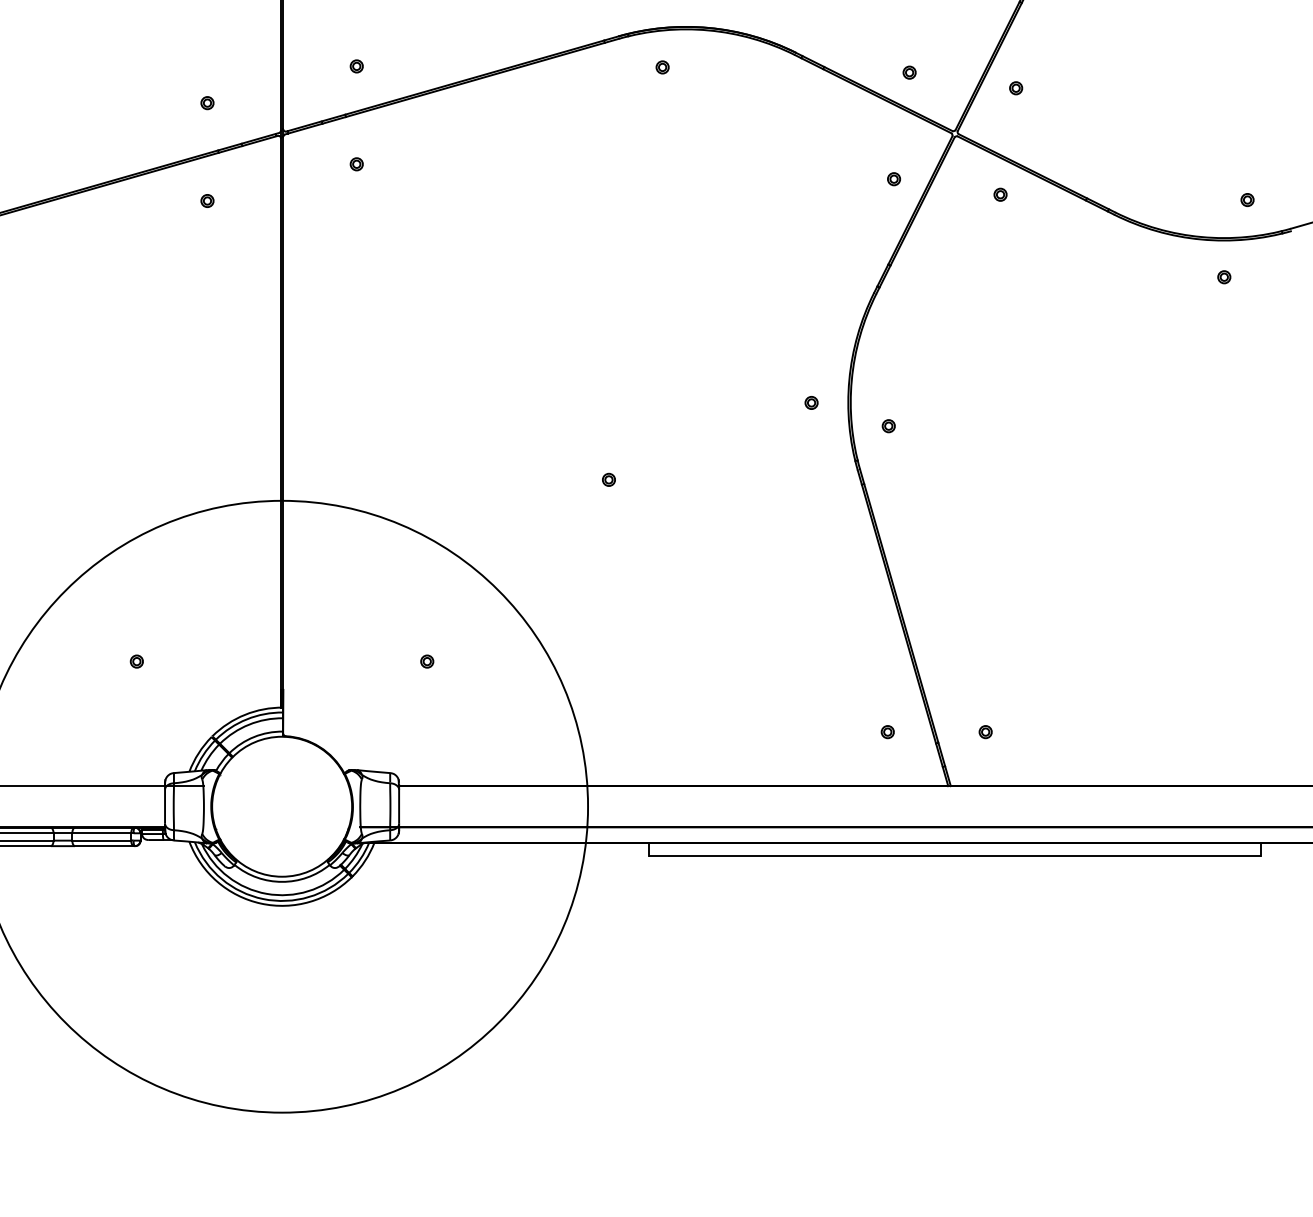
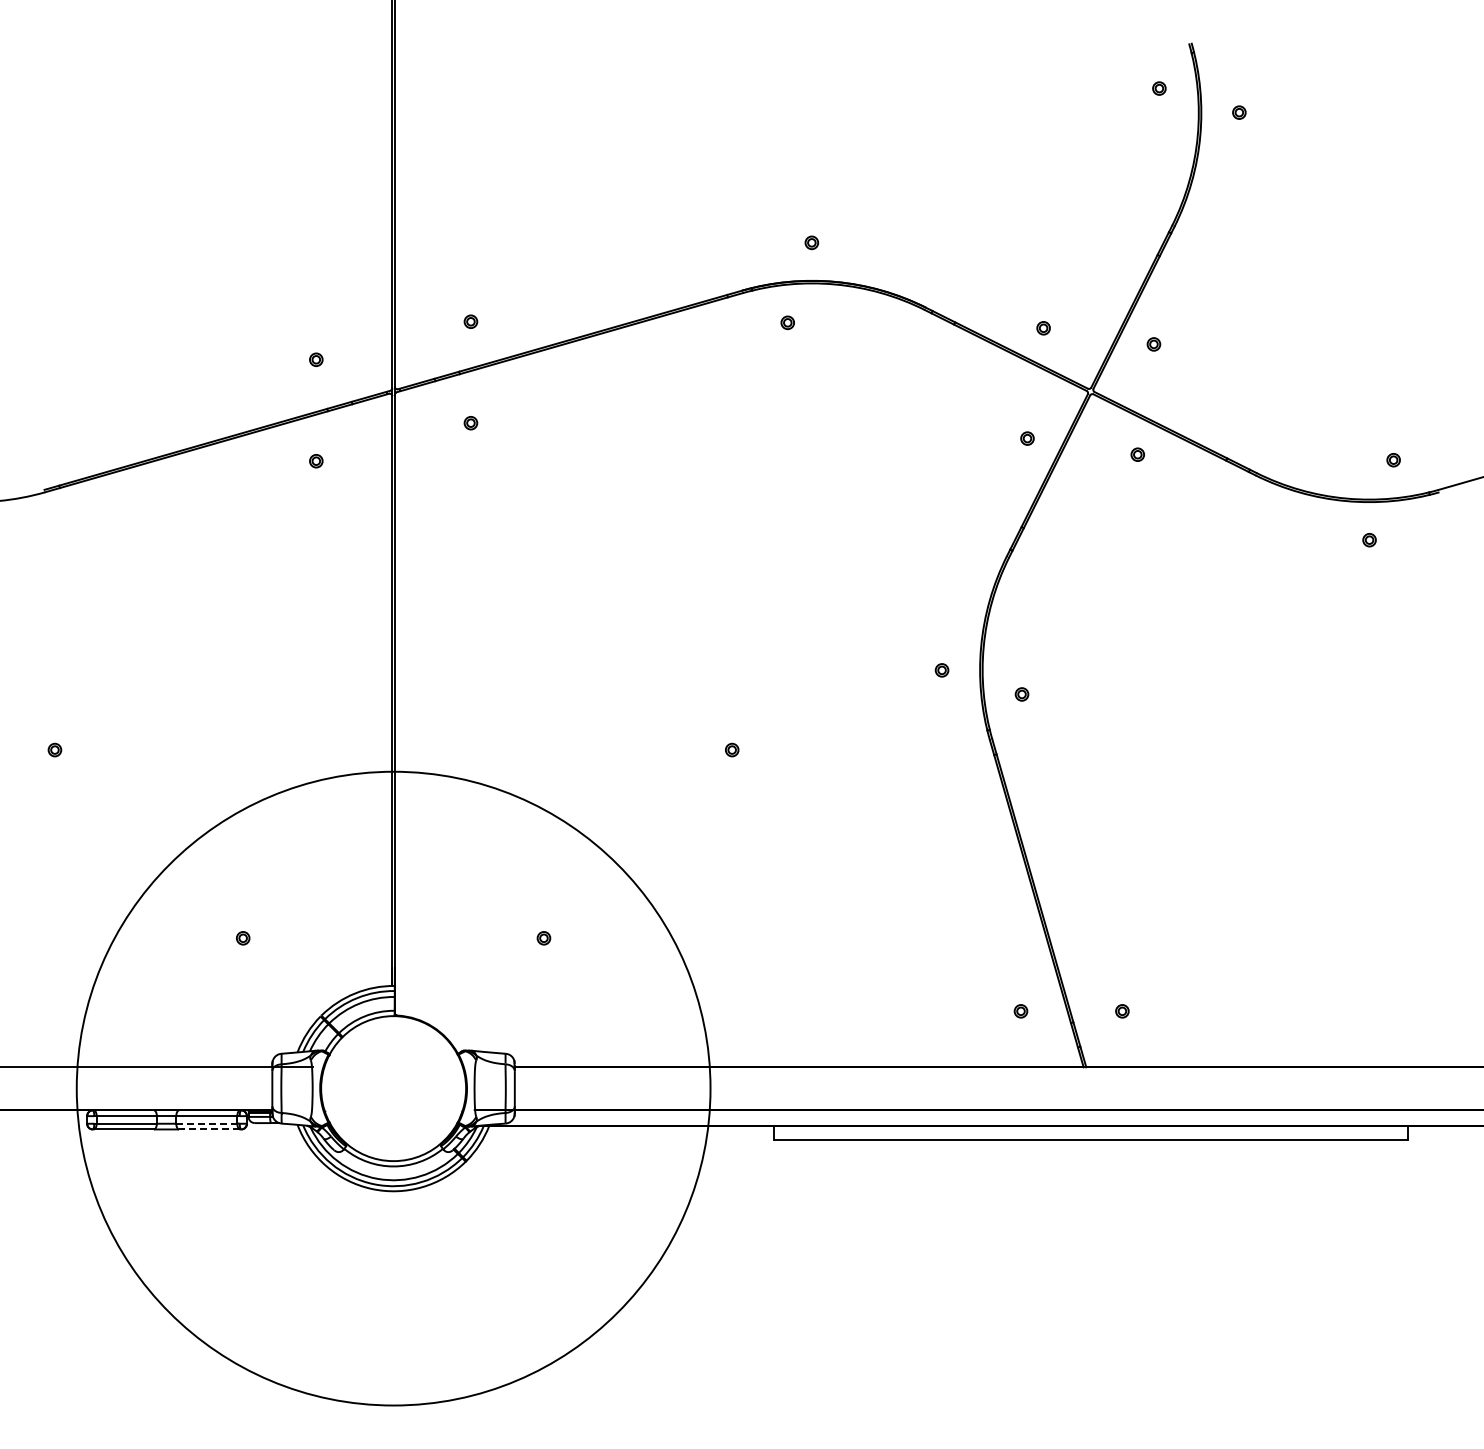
line: (101, 840) -> (206, 1123), solid -> dashed
line: (104, 846) -> (209, 1129), solid -> dashed

